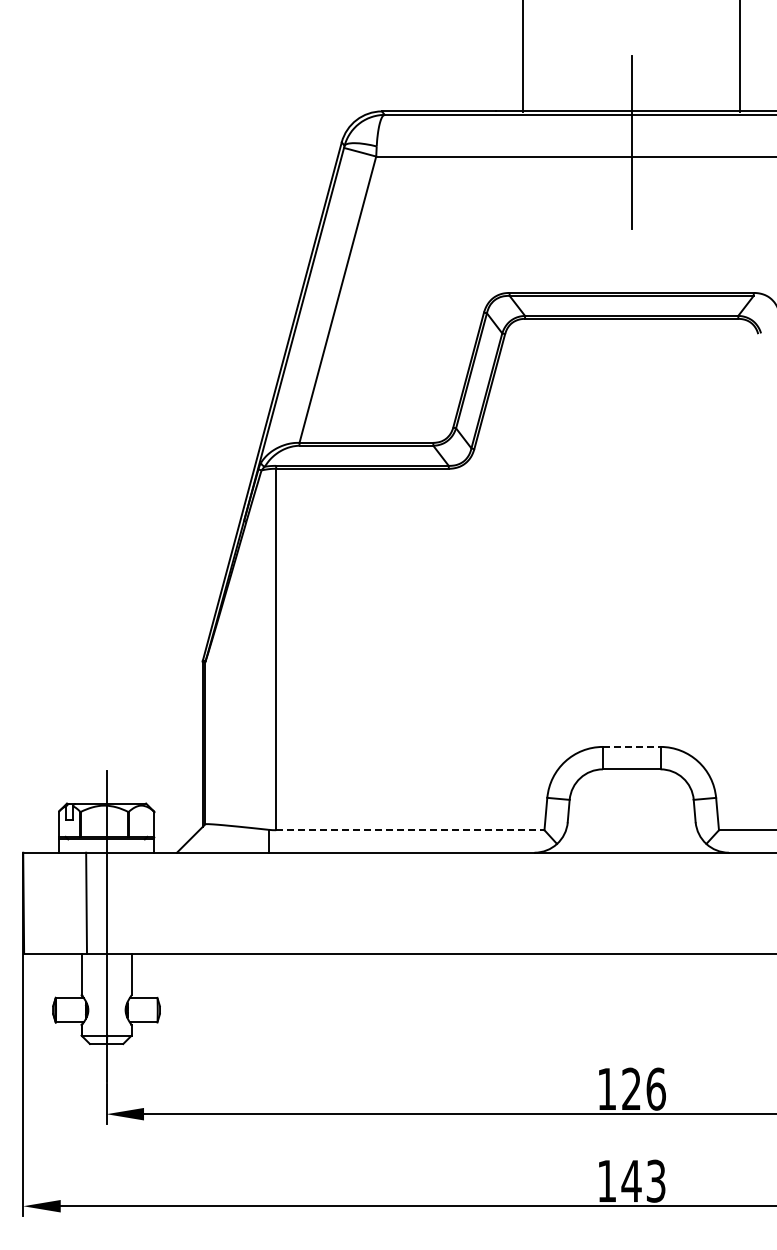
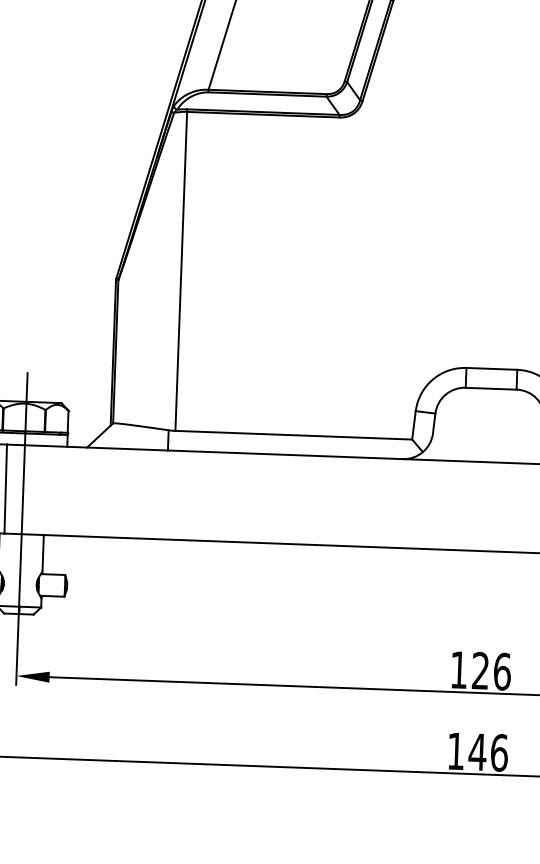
line: (631, 746) -> (491, 368), dashed -> solid
line: (410, 830) -> (293, 435), dashed -> solid
text: (655, 1180) -> (498, 752), 143 -> 146

